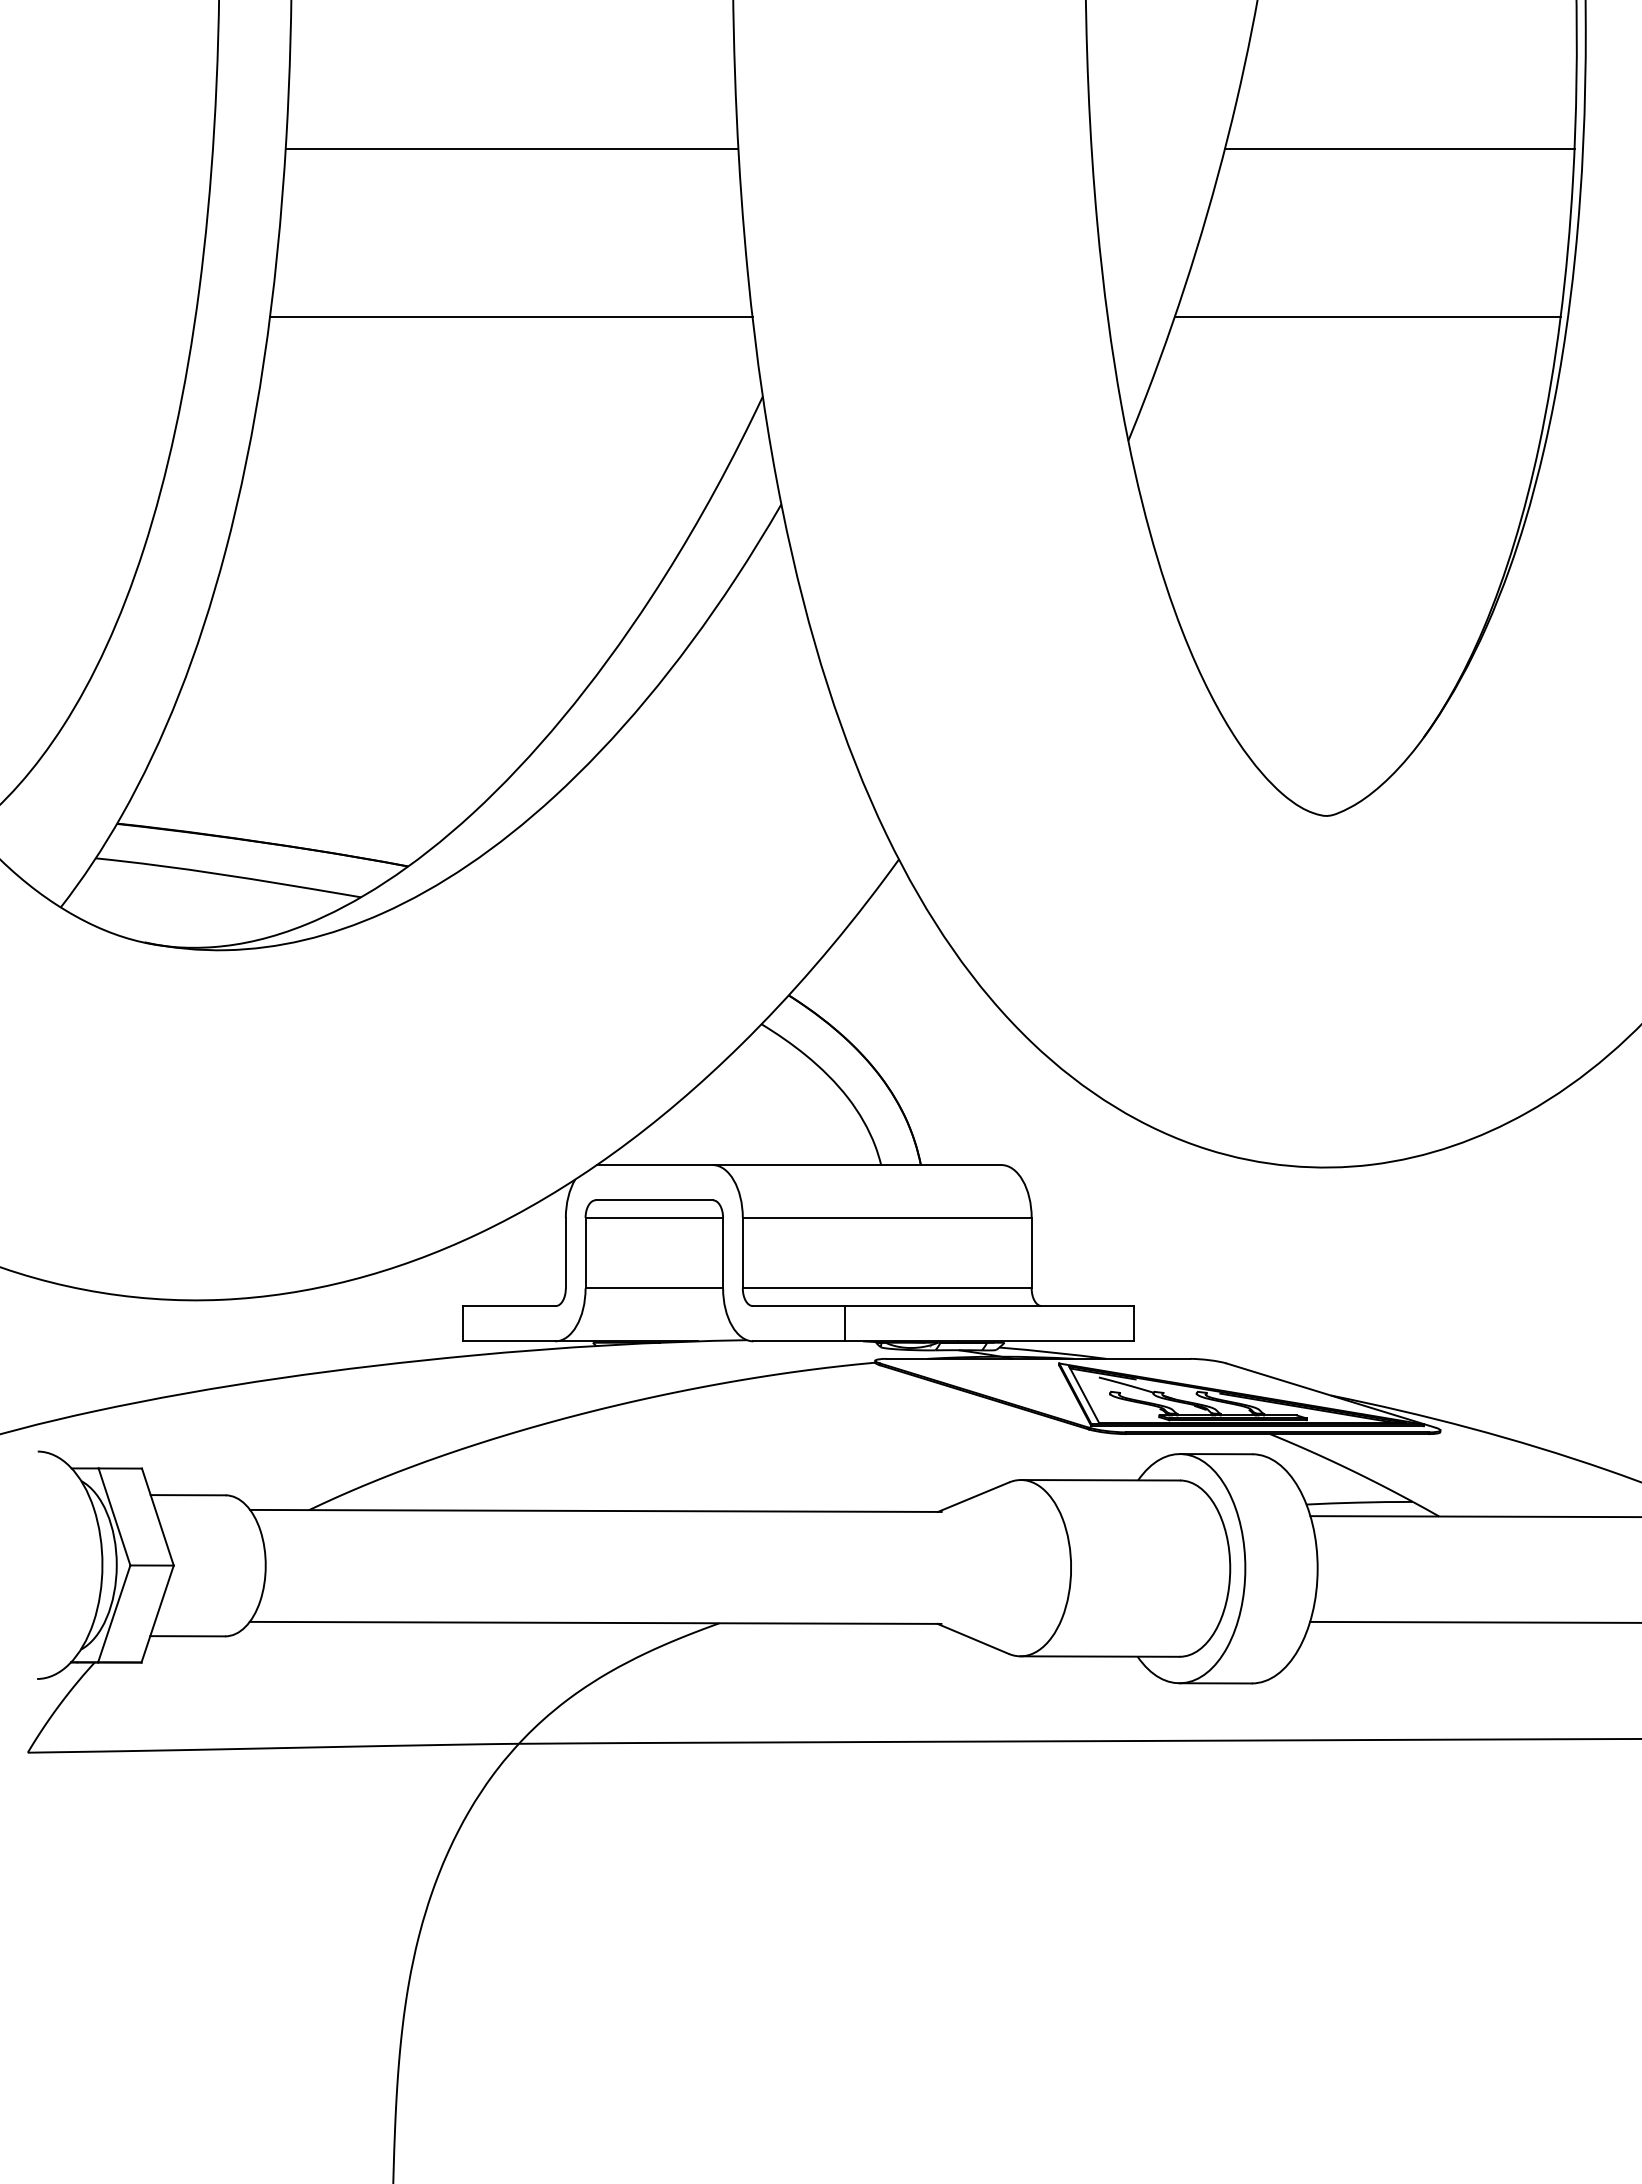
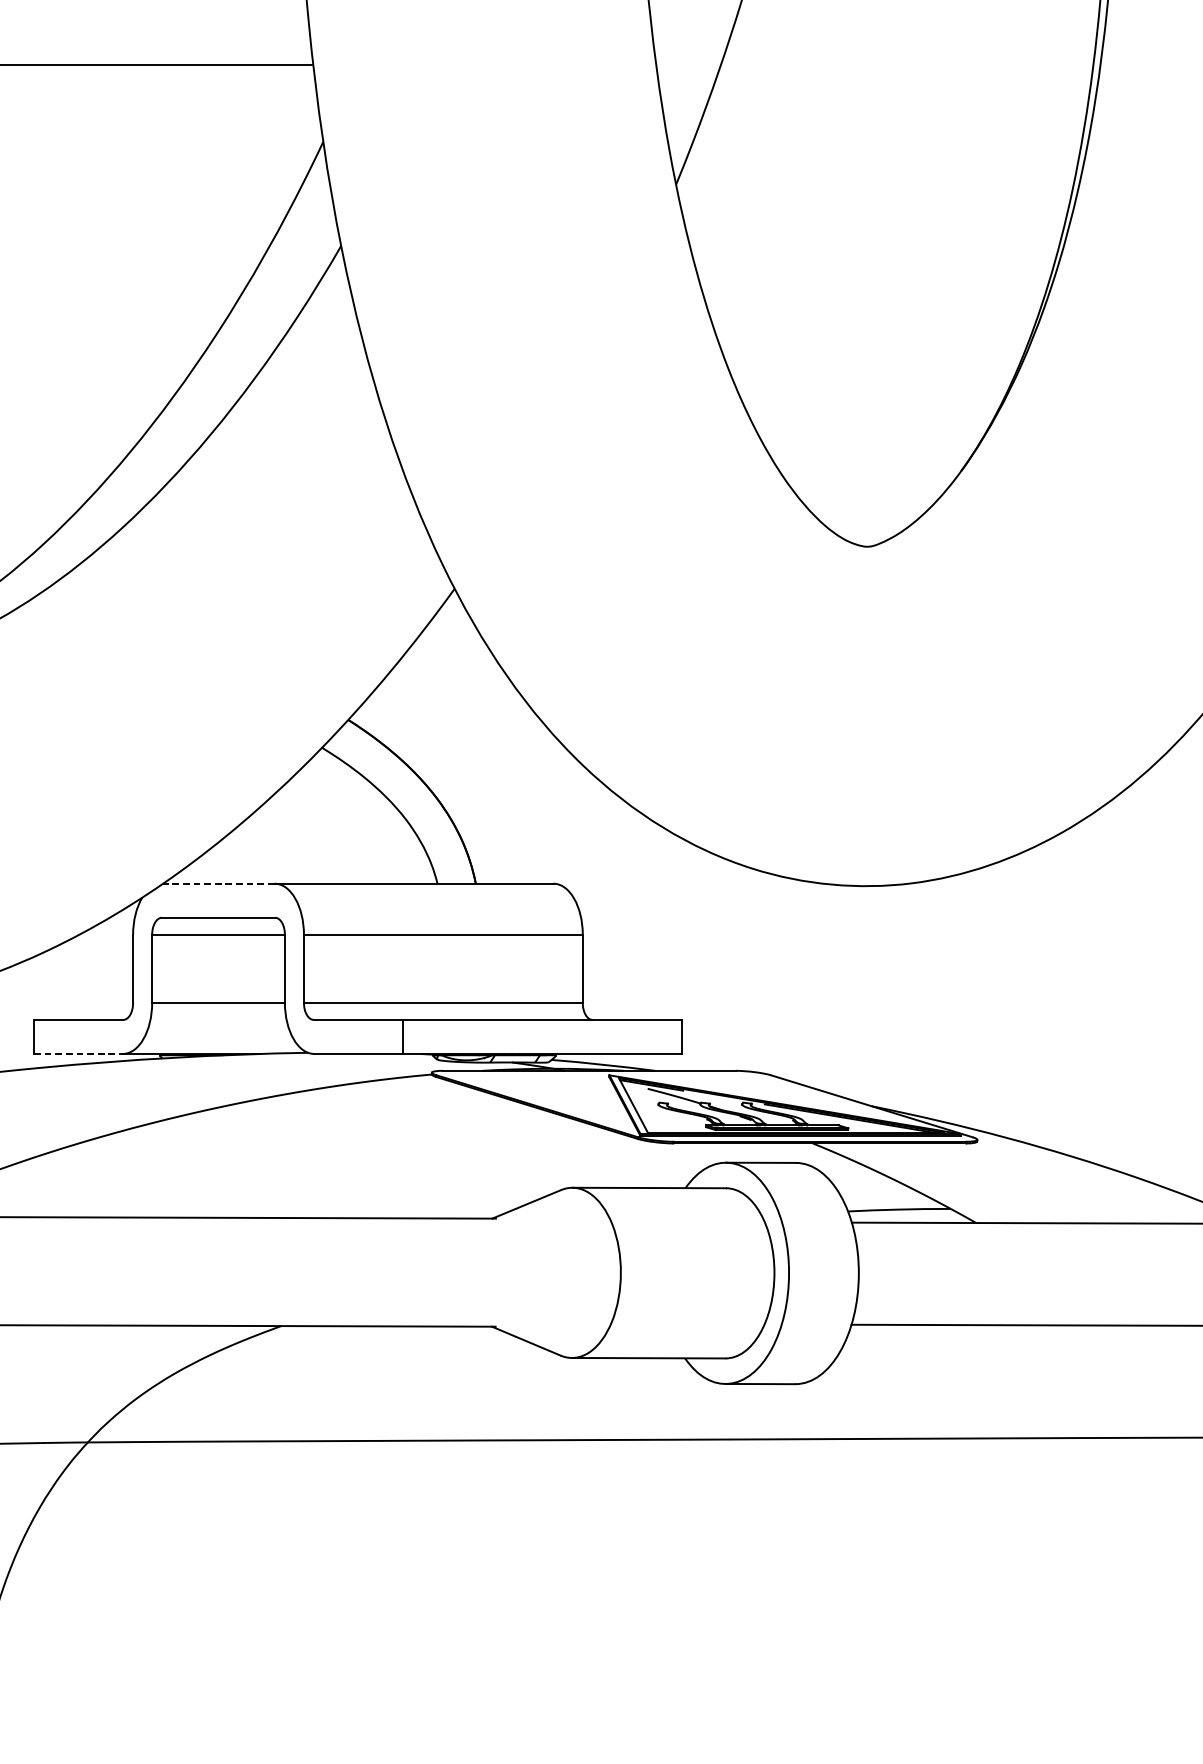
line: (1367, 317) -> (906, 65), removed
line: (654, 1165) -> (218, 884), solid -> dashed
line: (509, 1341) -> (78, 1054), solid -> dashed

